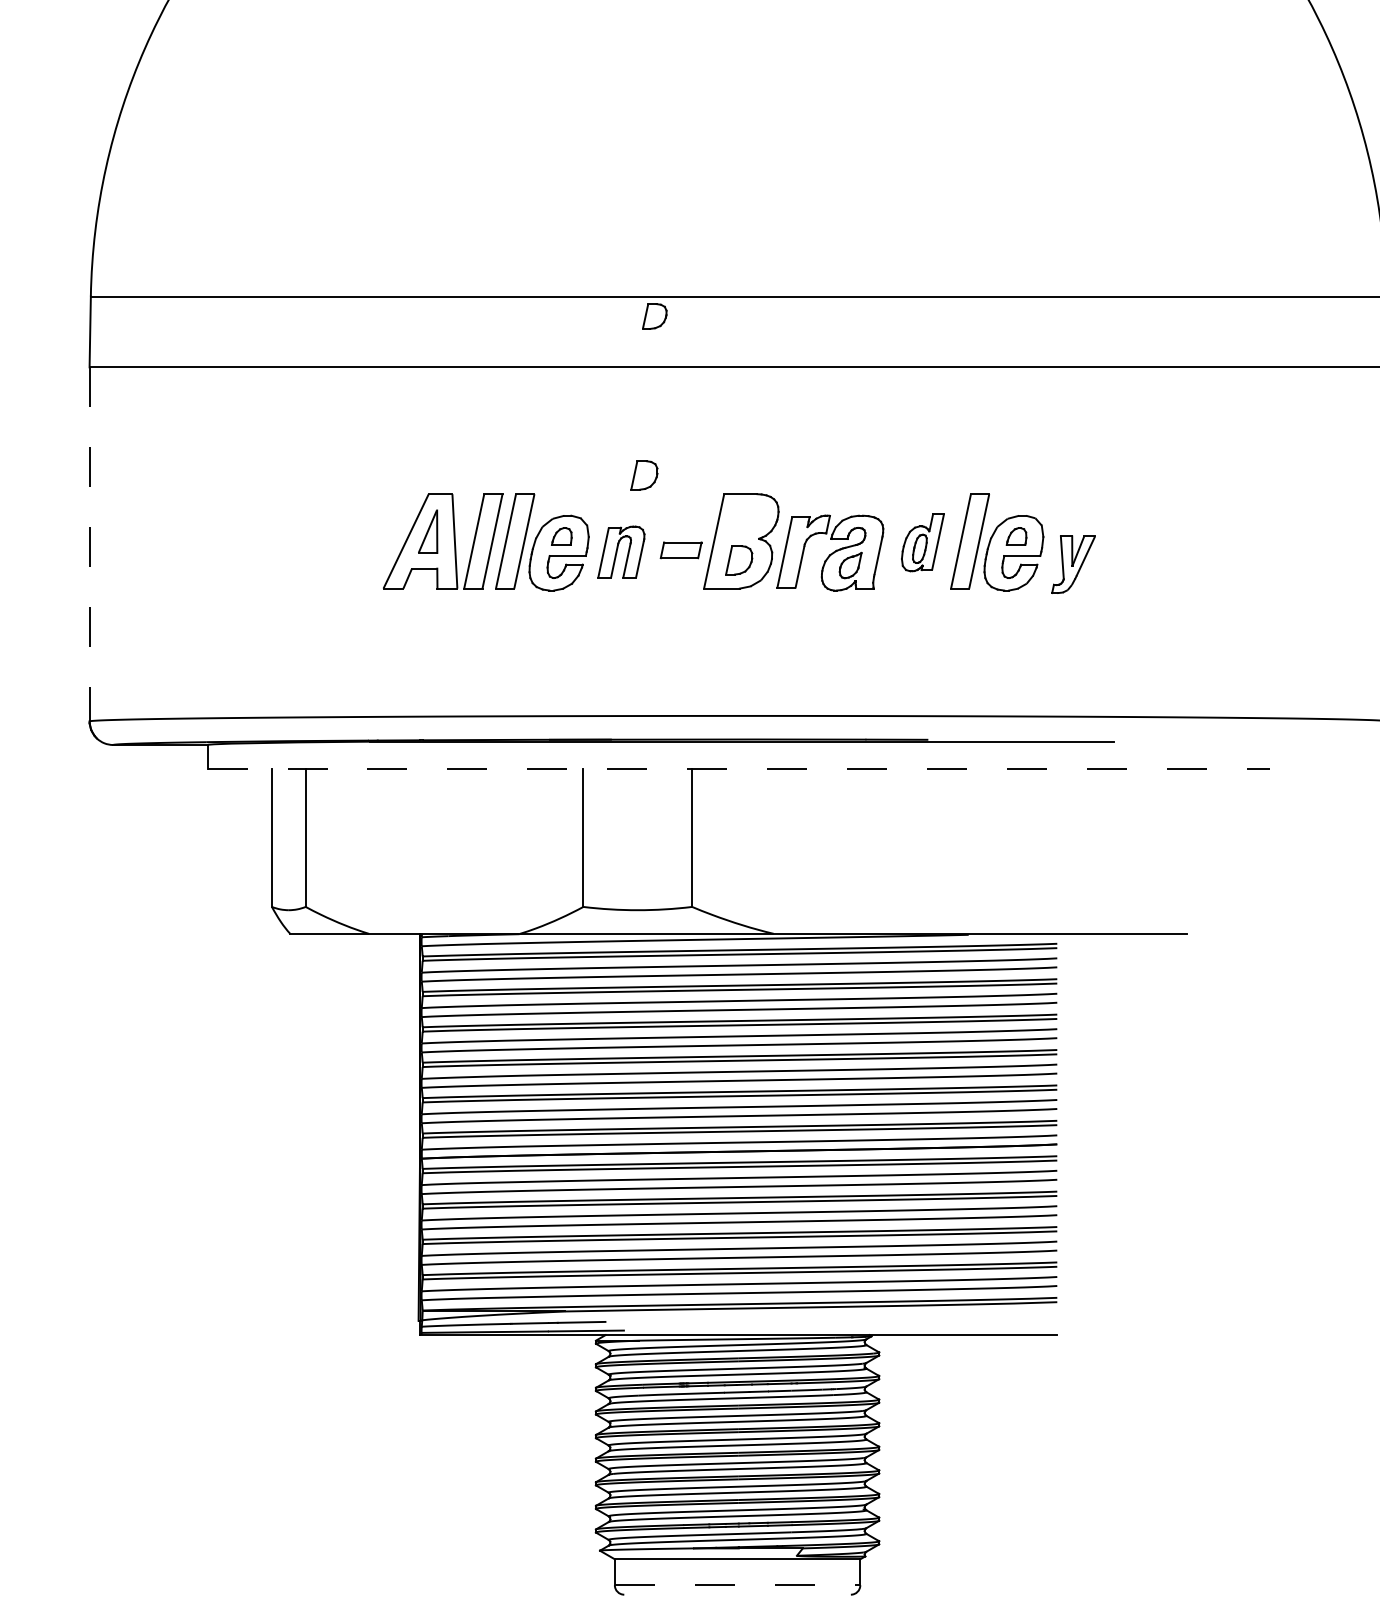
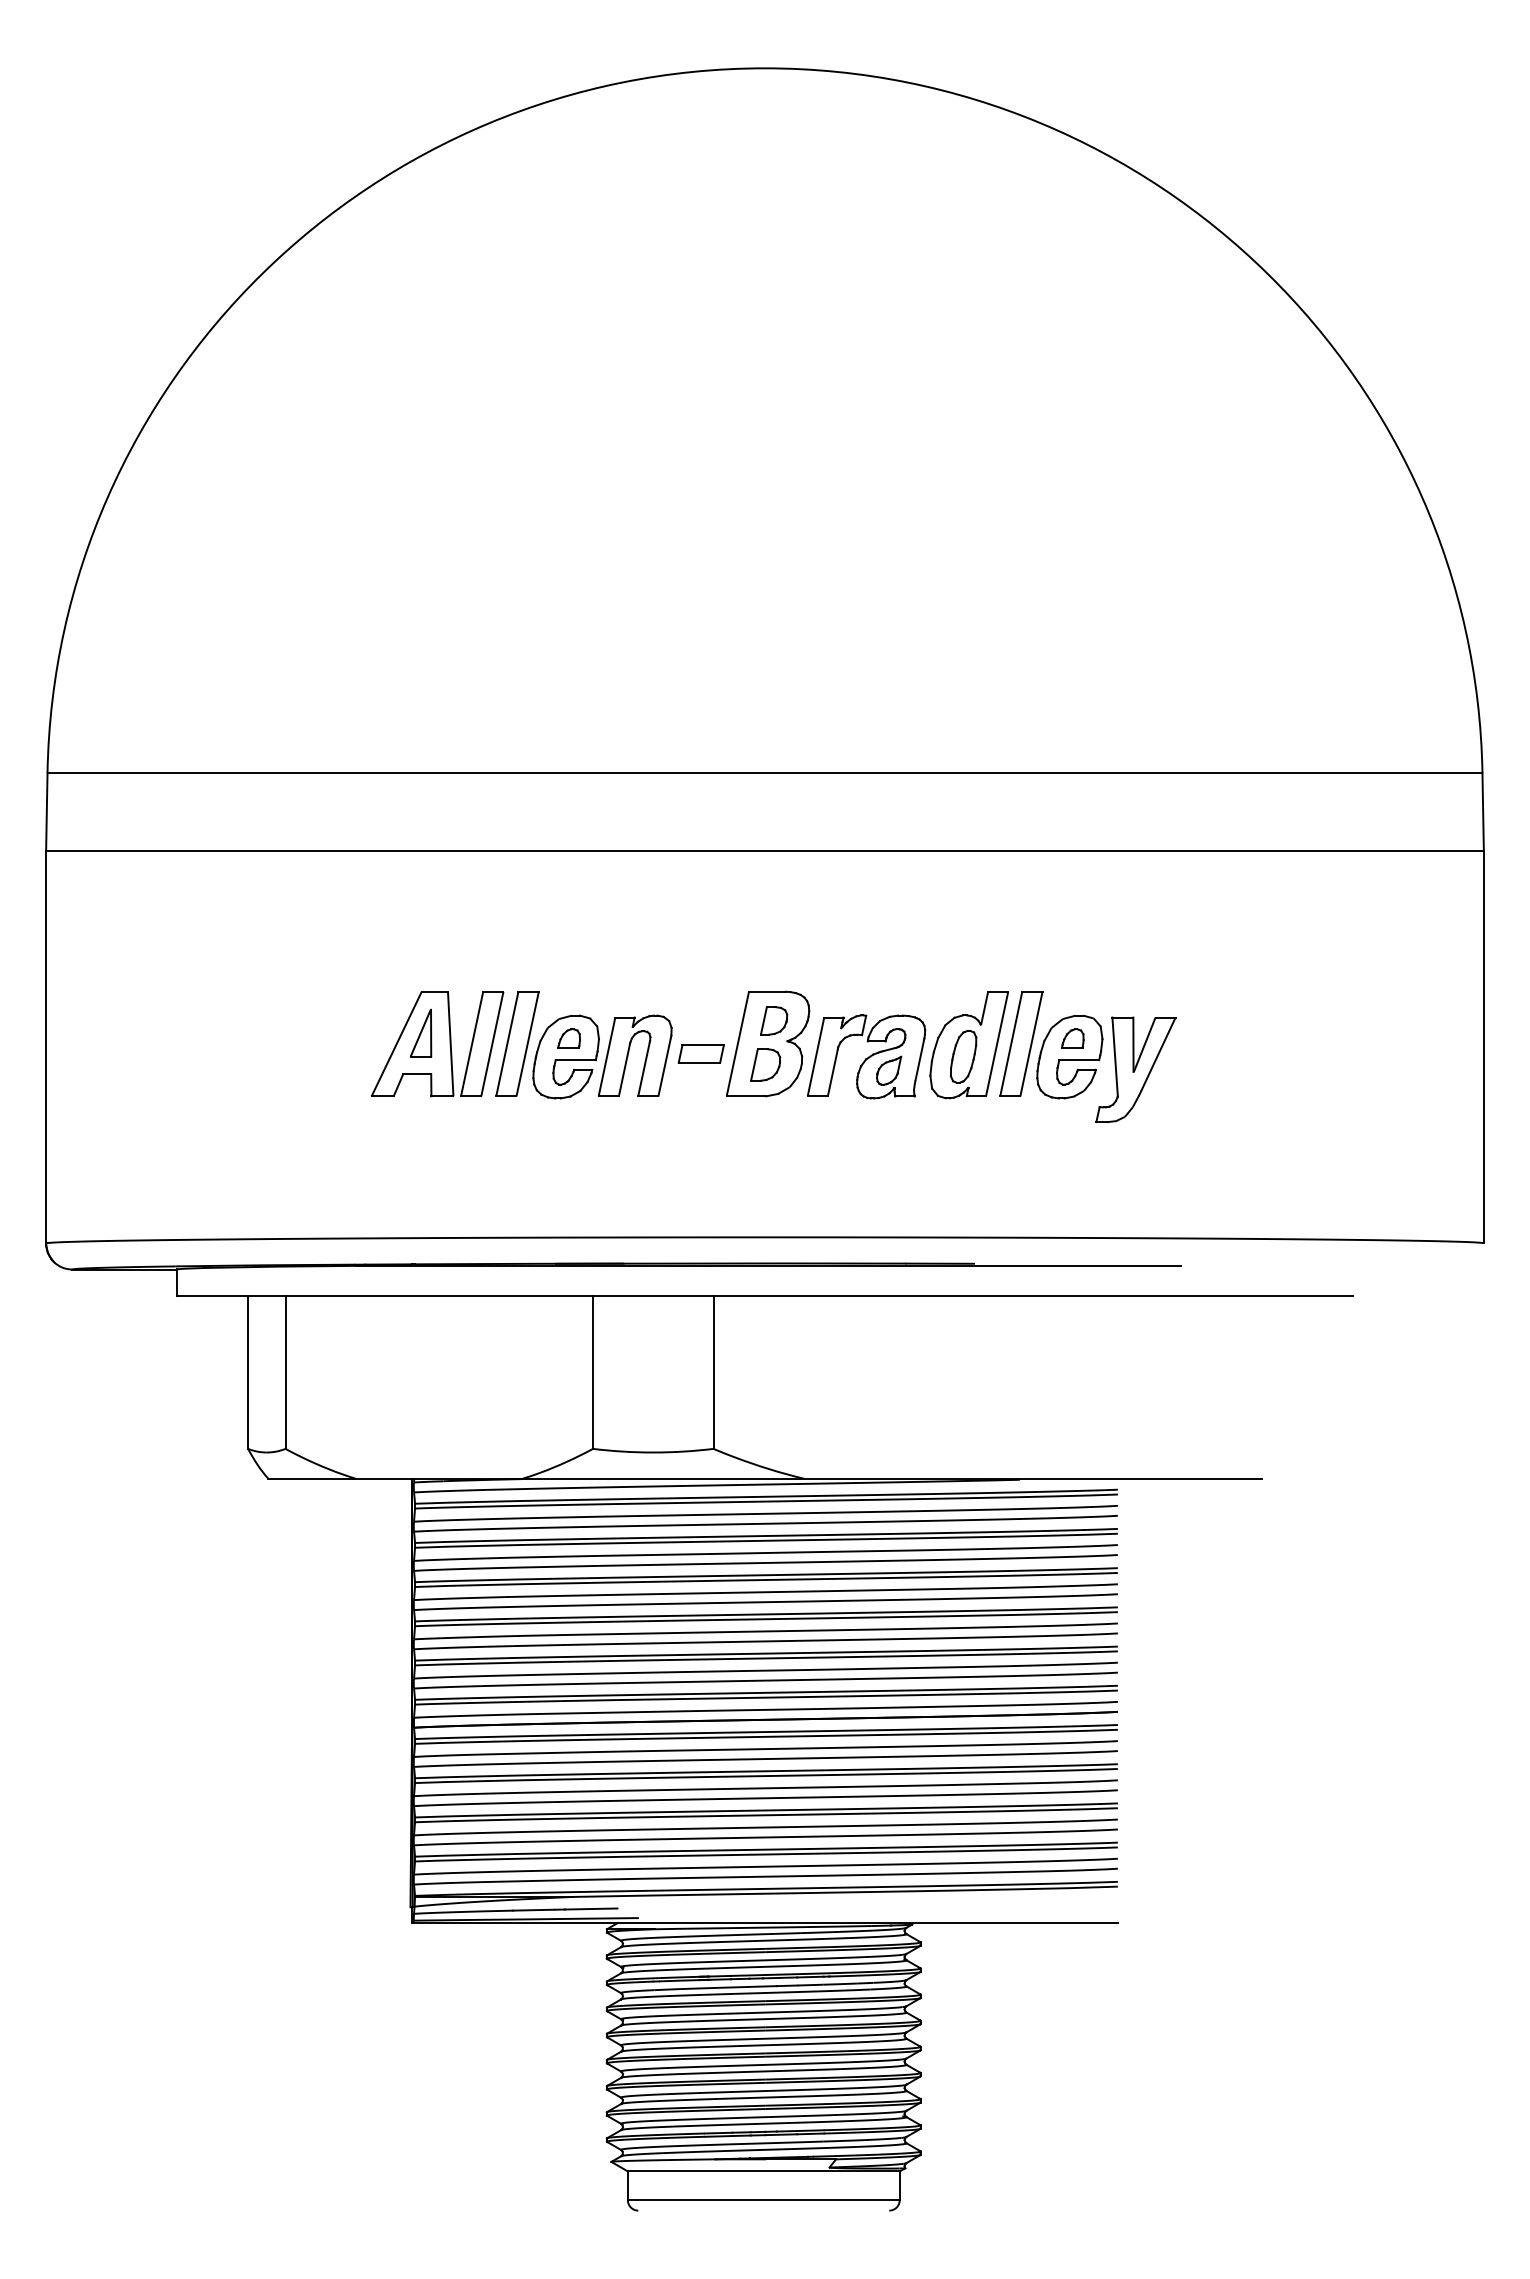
part: (655, 316) -> (774, 1020), moved
part: (644, 475) -> (660, 970), removed
part: (922, 542) -> (968, 1045), size x1.67
line: (89, 544) -> (46, 1047), dashed -> solid
part: (620, 551) -> (634, 1055), size x1.43
part: (1073, 564) -> (1135, 1069), size x1.67
line: (739, 768) -> (765, 1295), dashed -> solid
line: (737, 1585) -> (763, 2200), dashed -> solid

